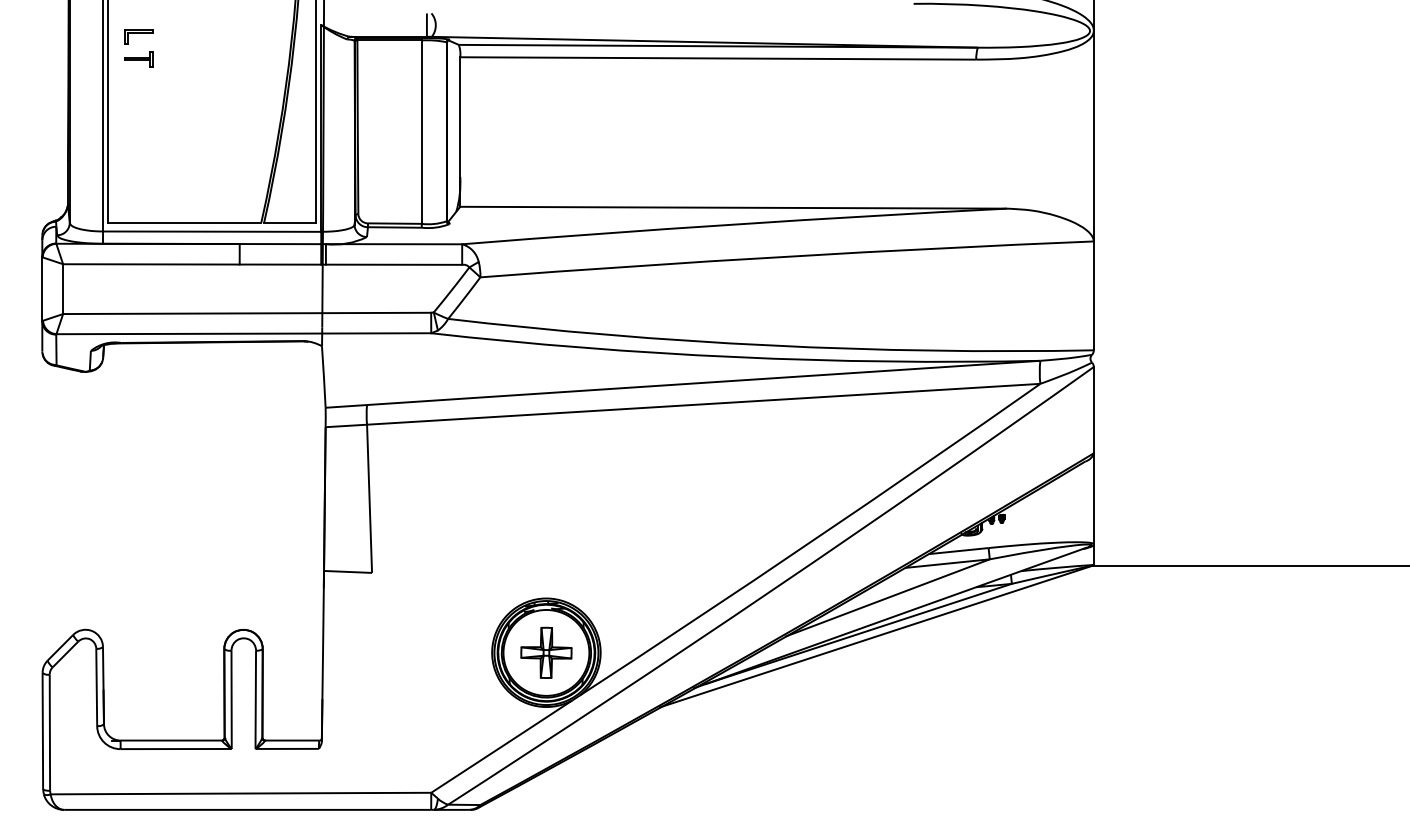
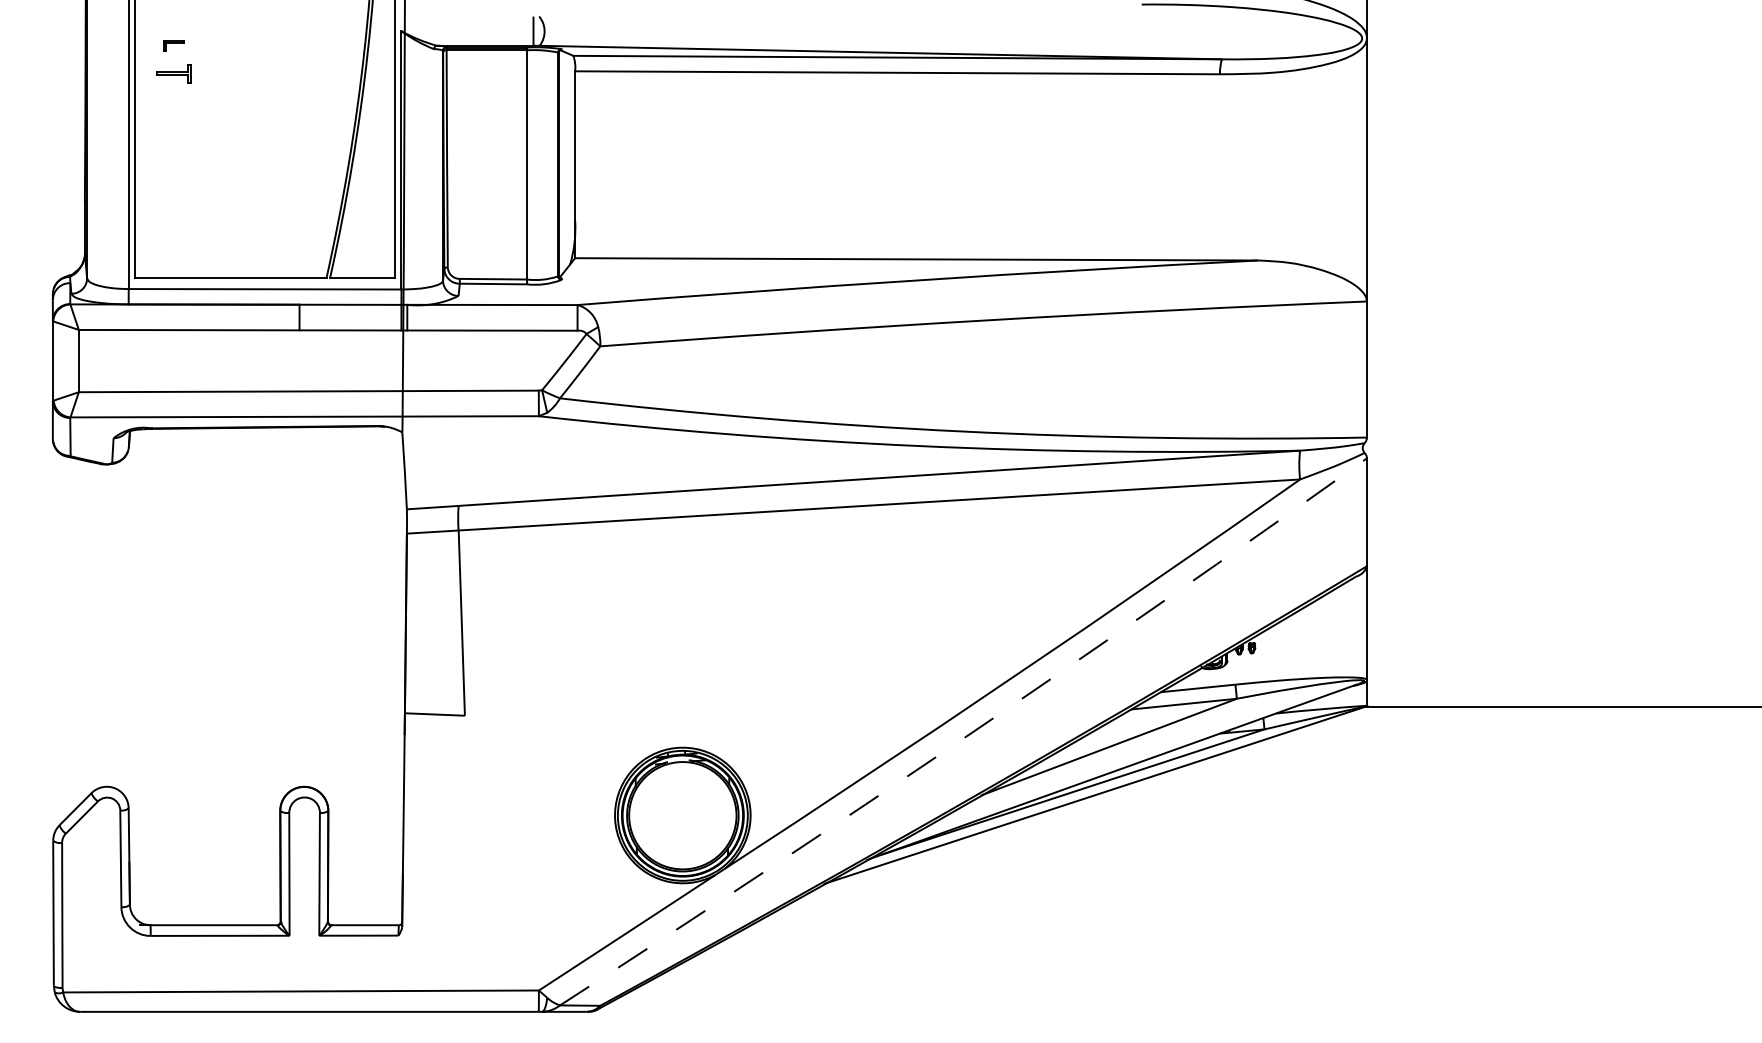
part: (138, 36) -> (173, 45), size x0.6
arc: (773, 589) -> (966, 736), solid -> dashed
part: (546, 652) -> (682, 815), removed

